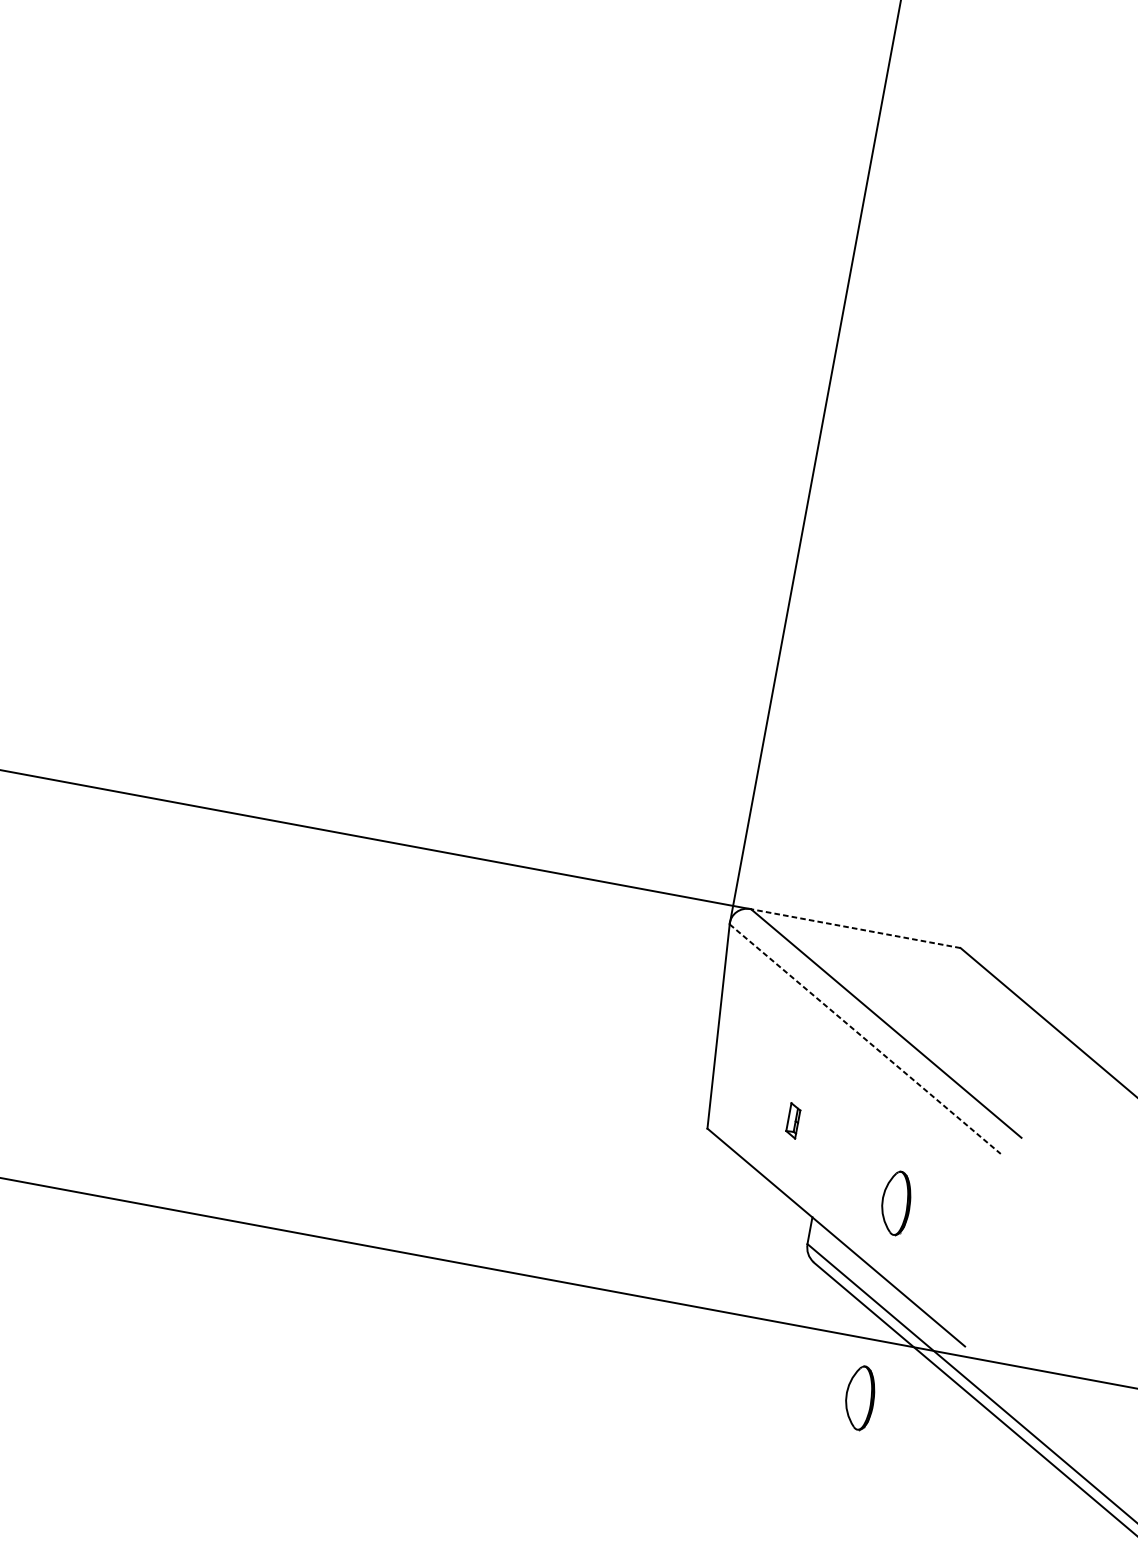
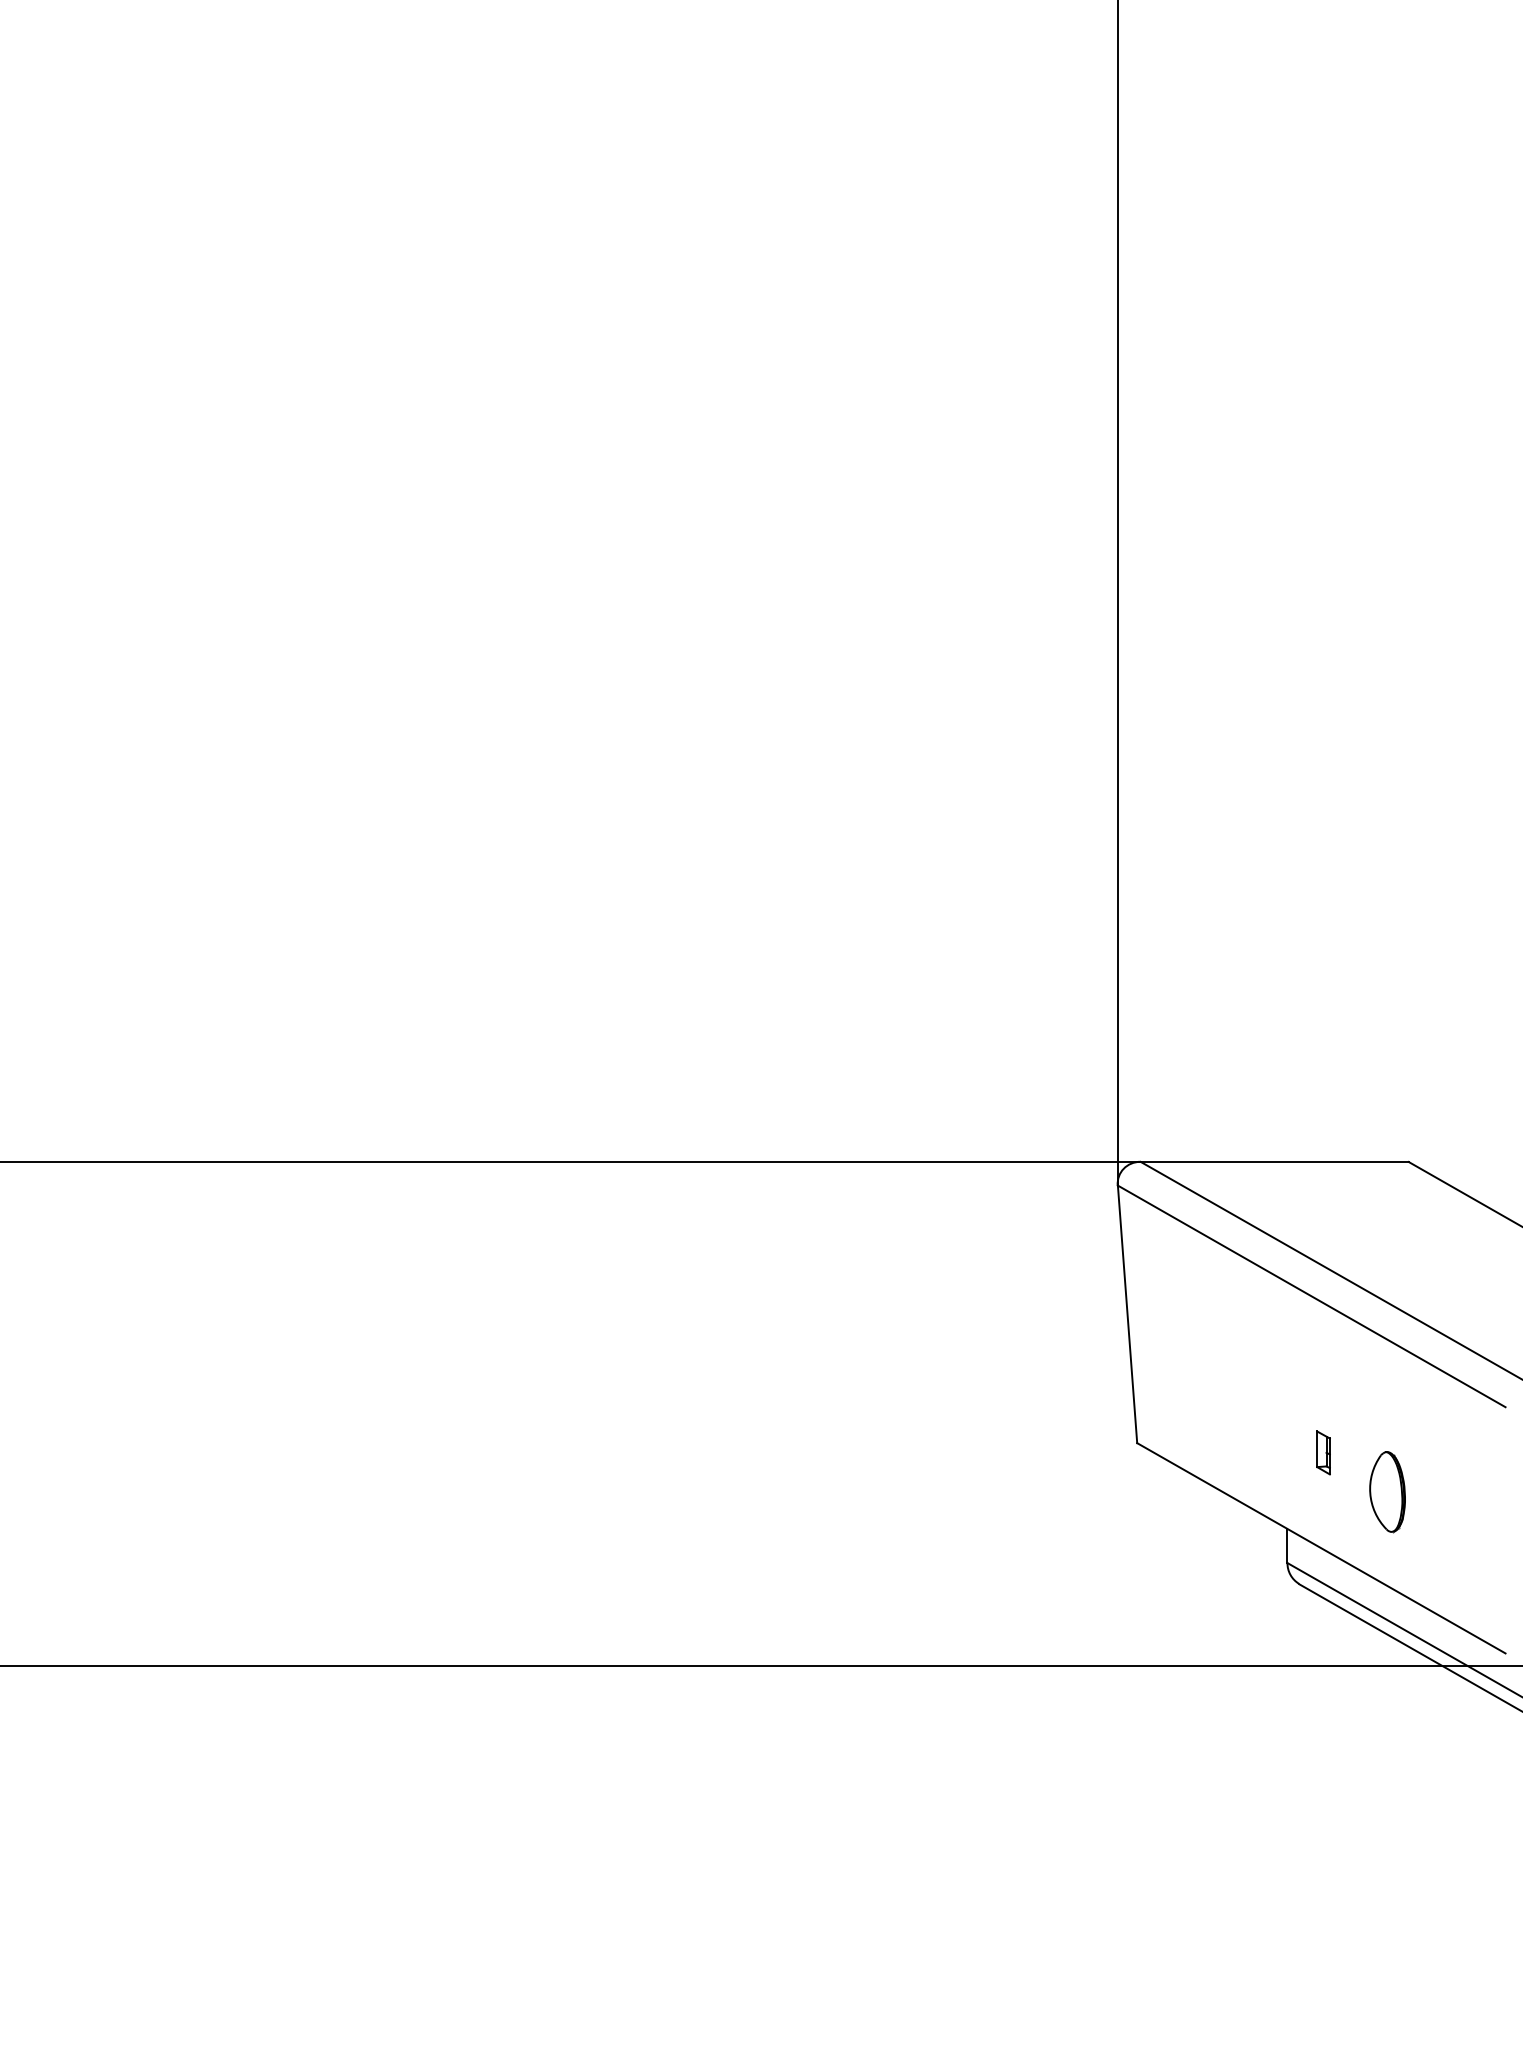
line: (855, 928) -> (1274, 1161), dashed -> solid
line: (865, 1039) -> (1312, 1296), dashed -> solid
part: (793, 1120) -> (1323, 1452), moved
part: (859, 1398) -> (1387, 1741), removed

